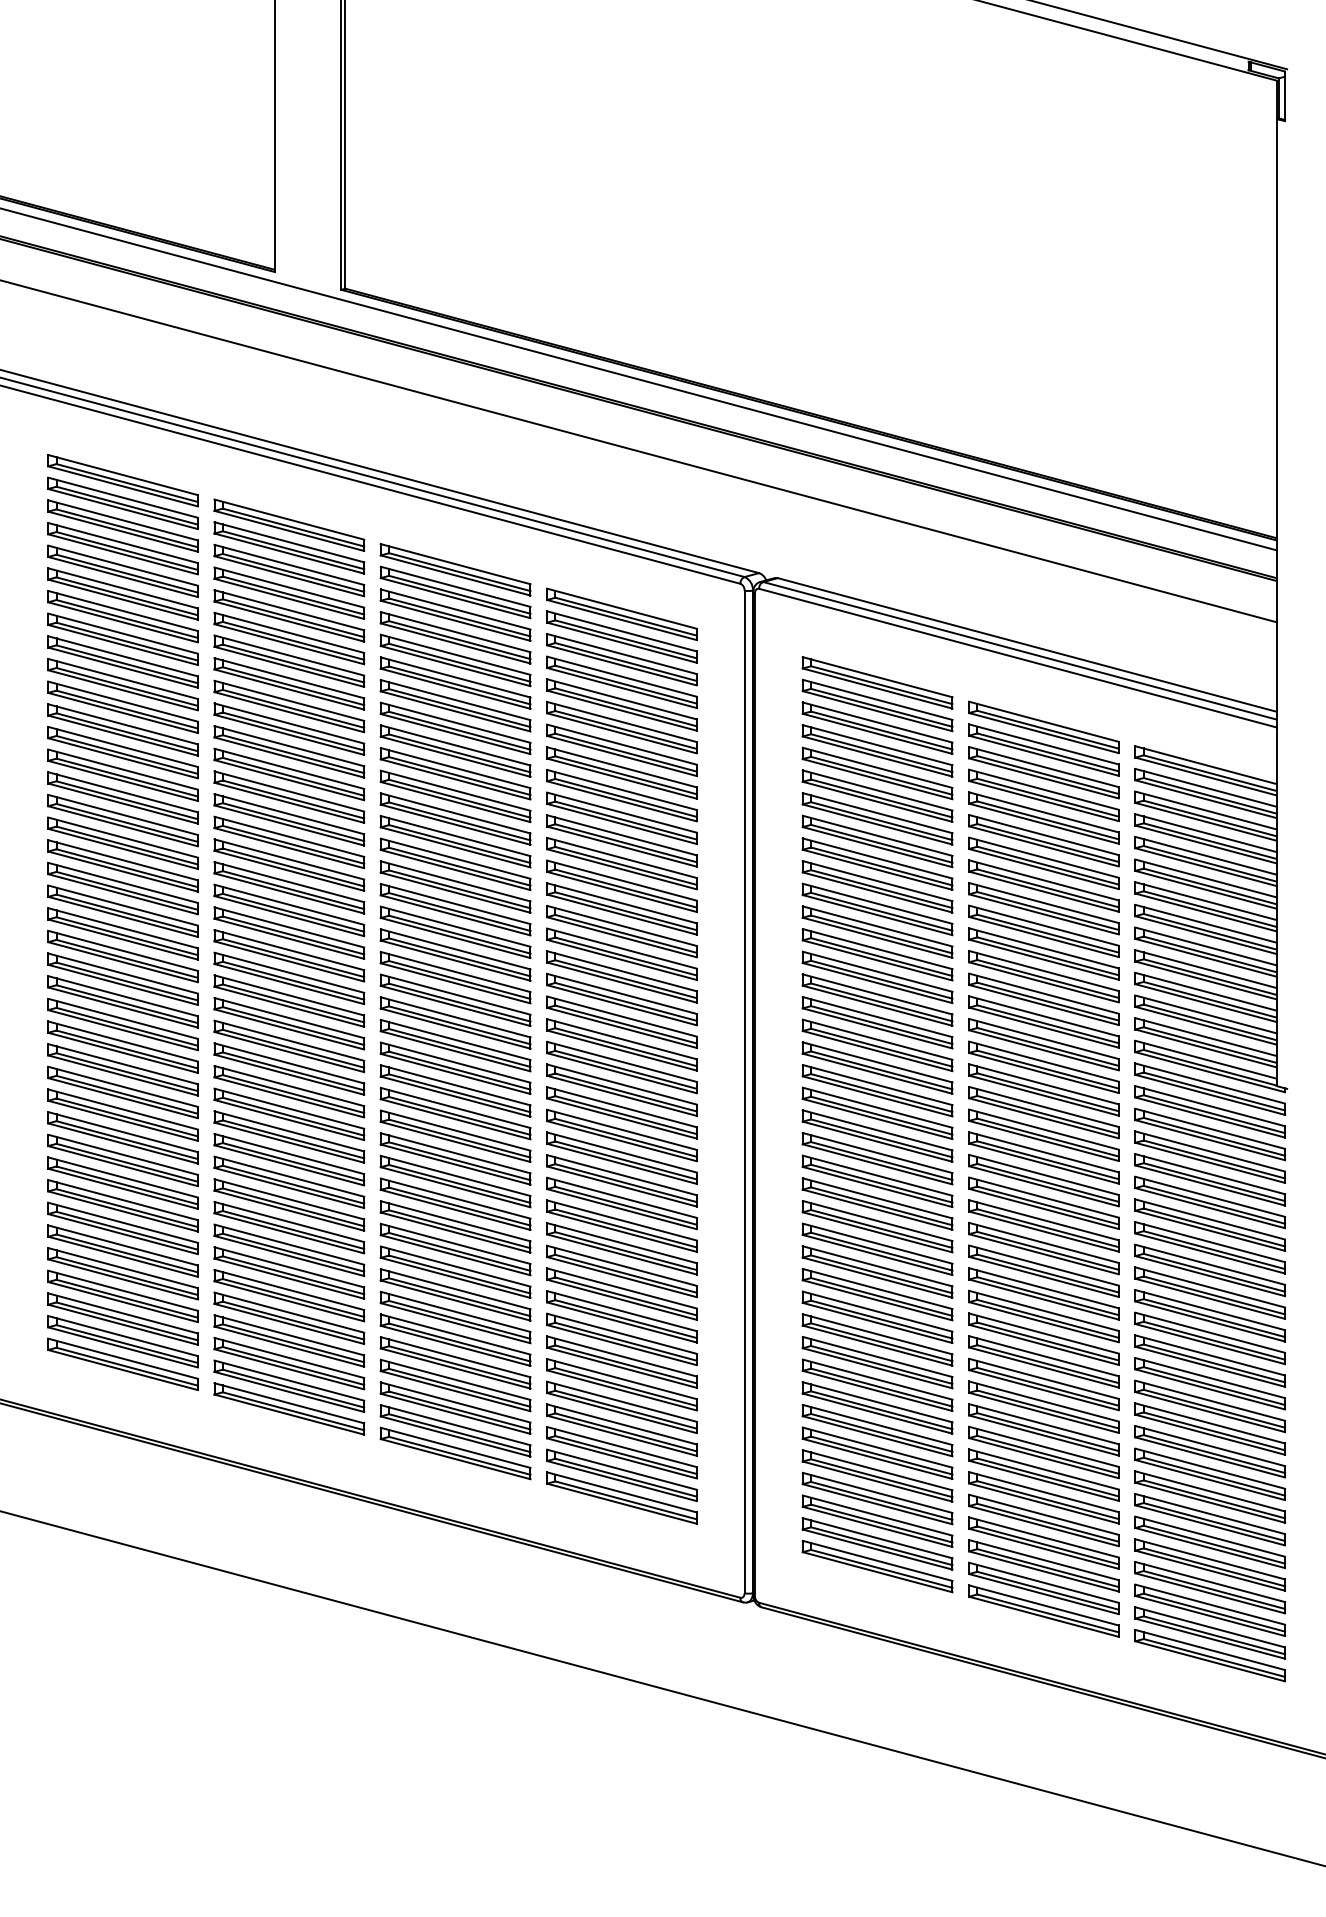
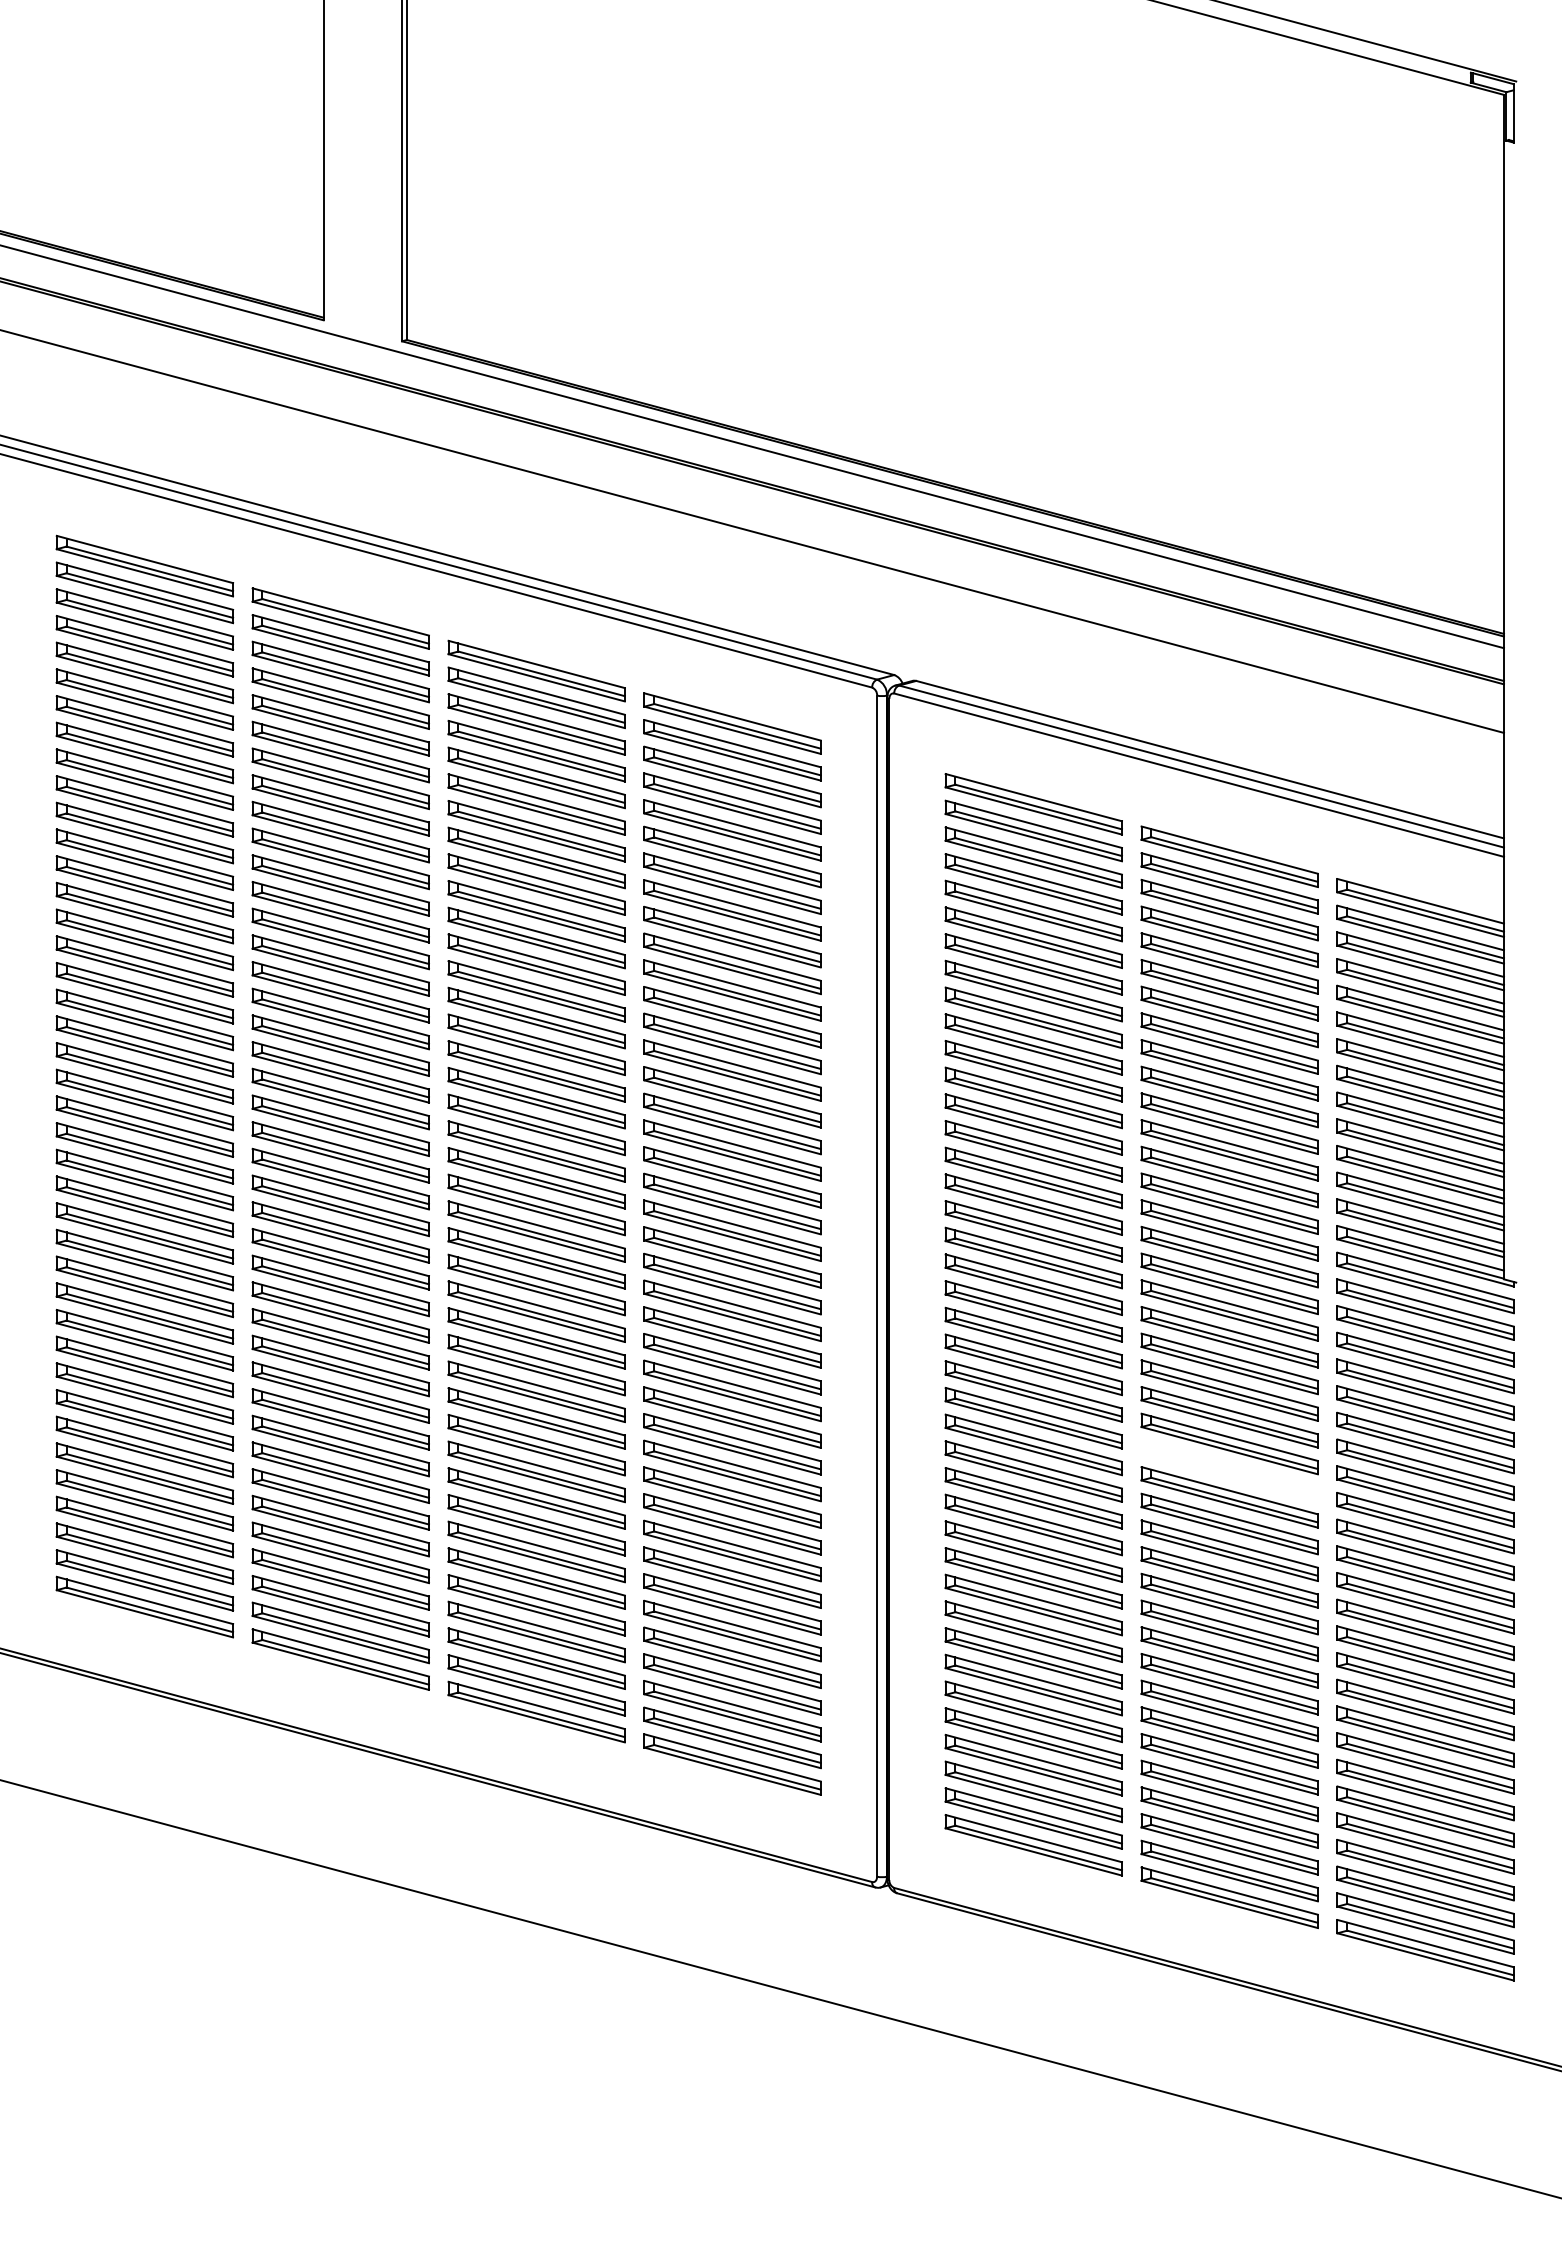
part: (1043, 1248) -> (1229, 1470), removed

